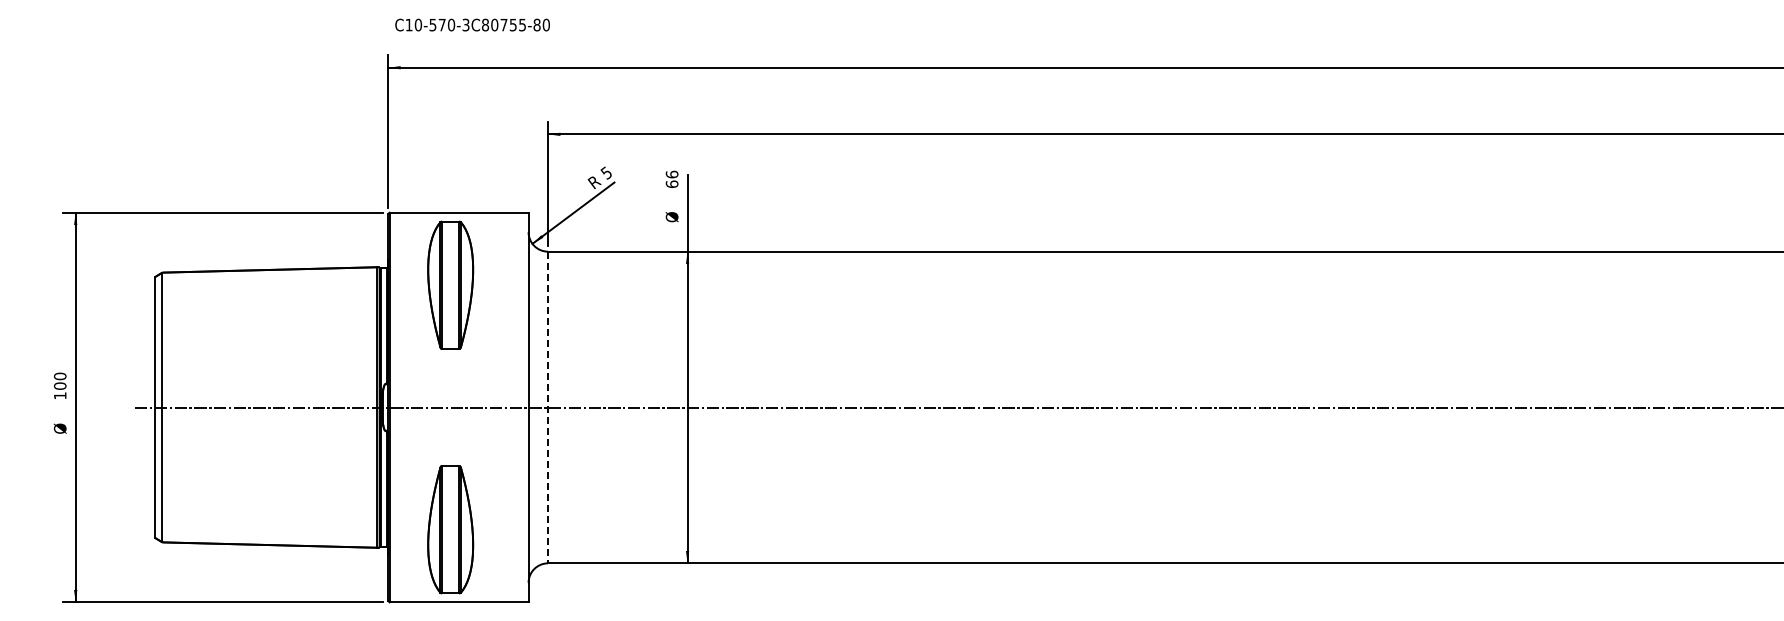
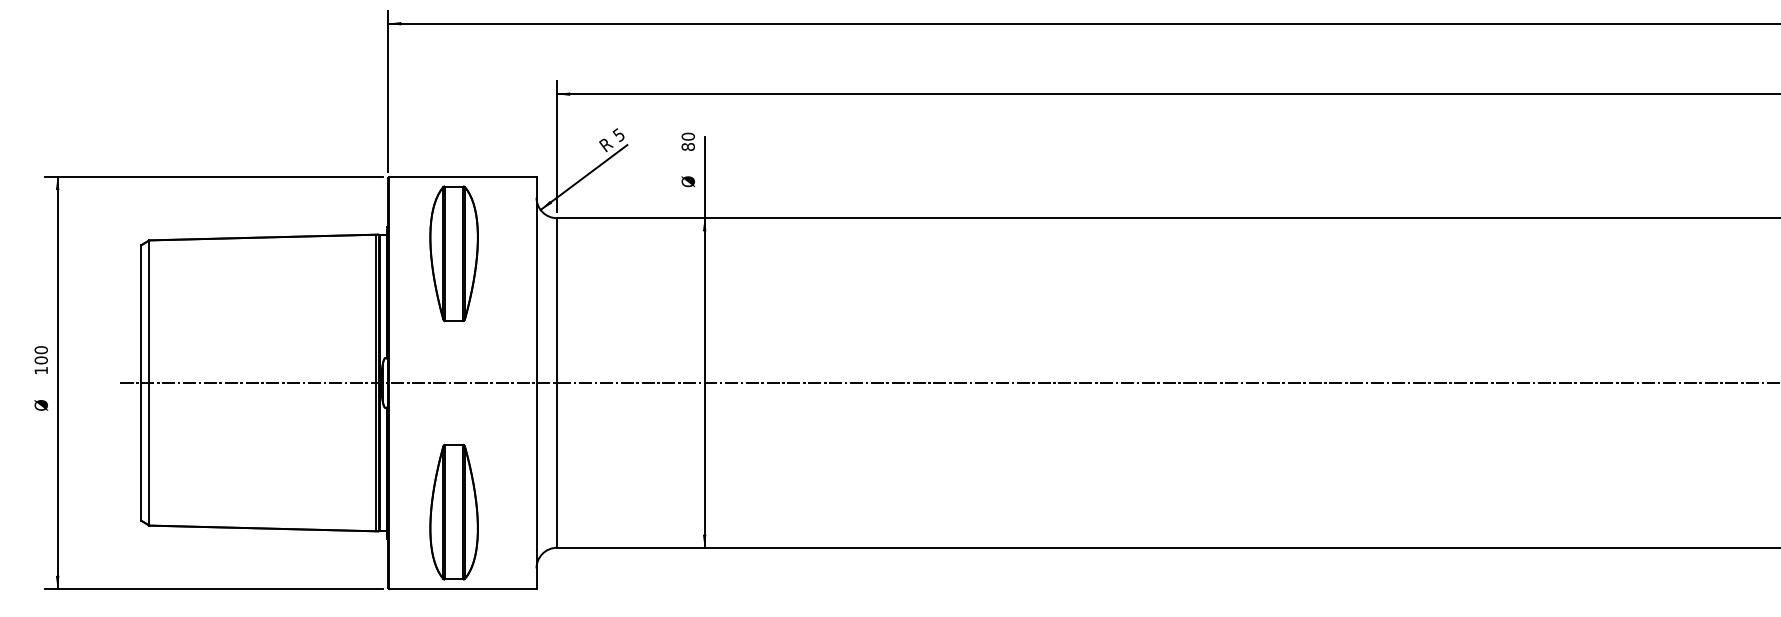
text: (671, 178) -> (687, 140), 66 -> 80
line: (548, 407) -> (557, 382), dashed -> solid

